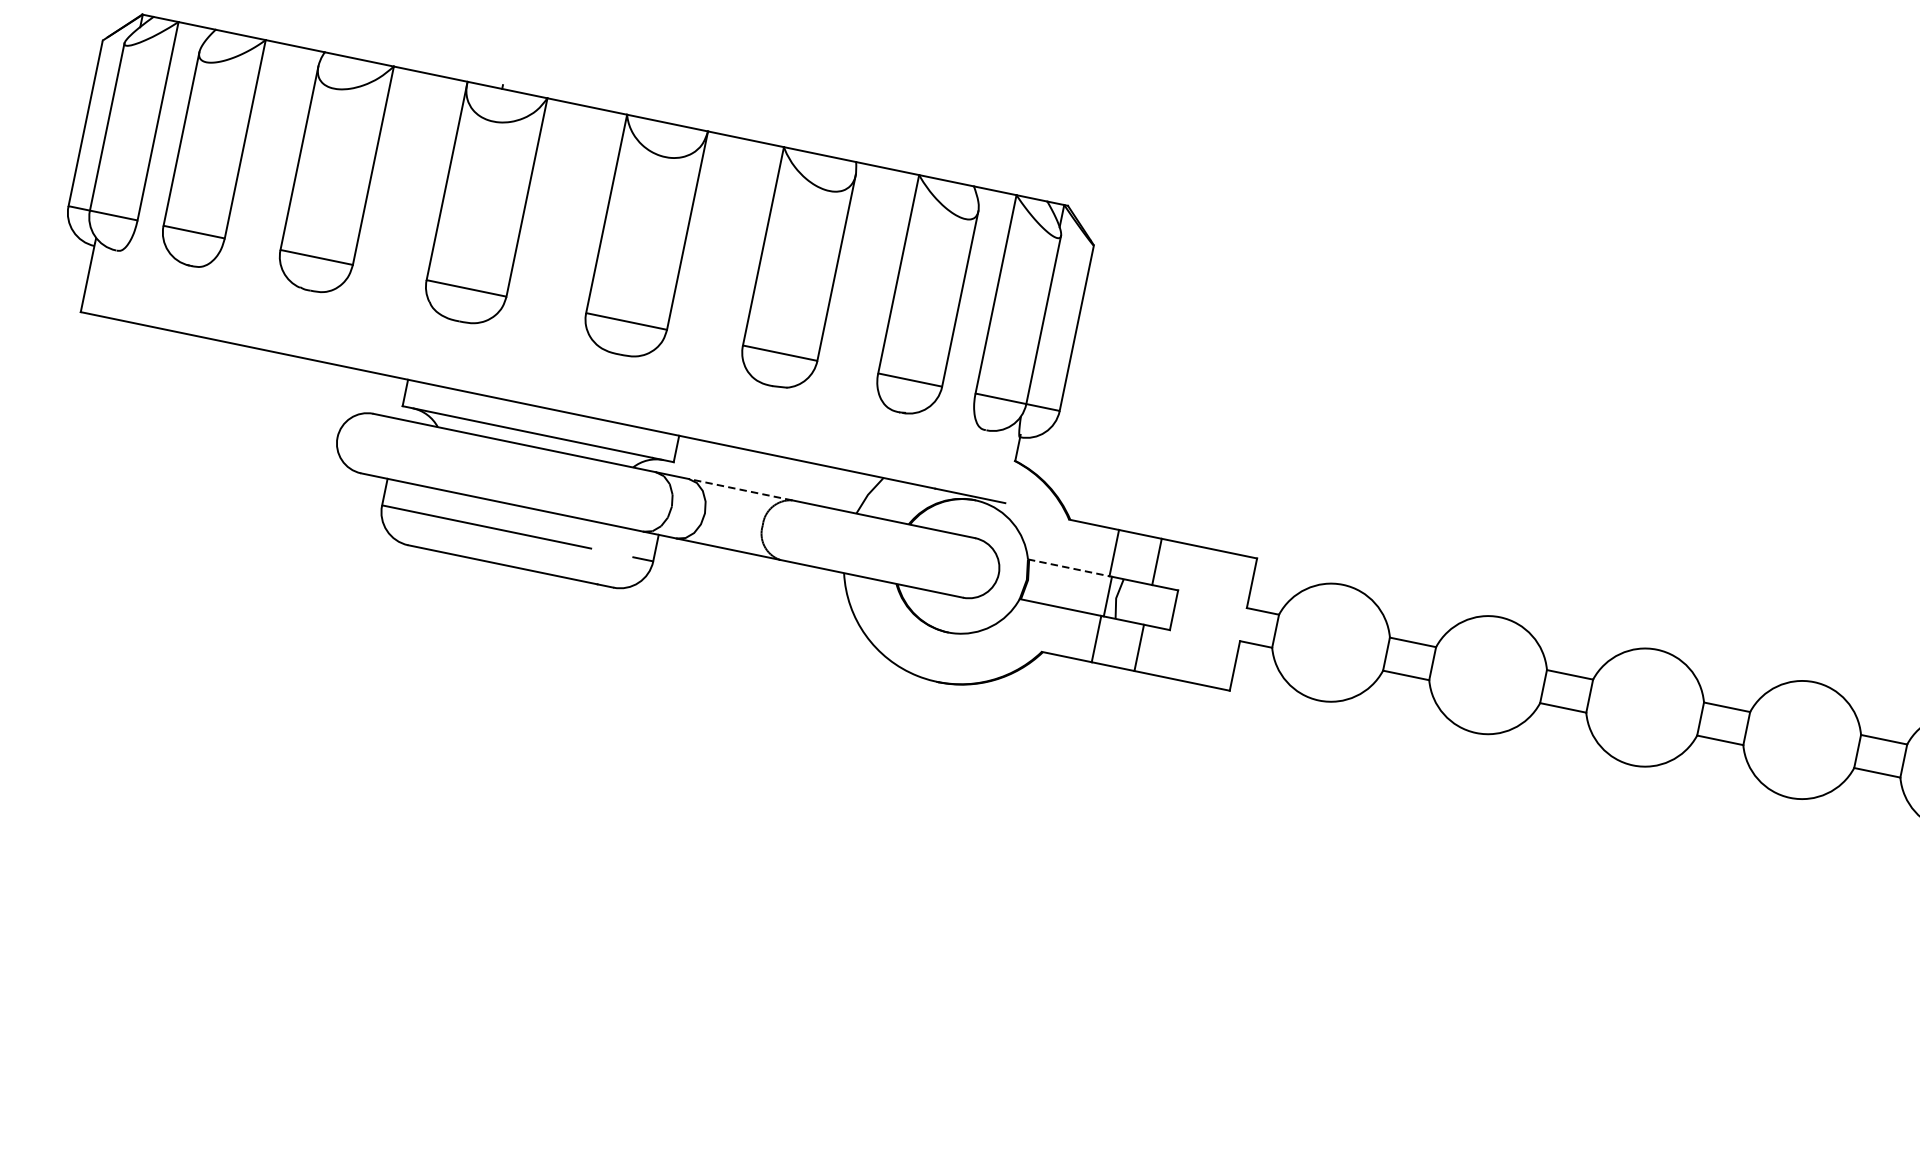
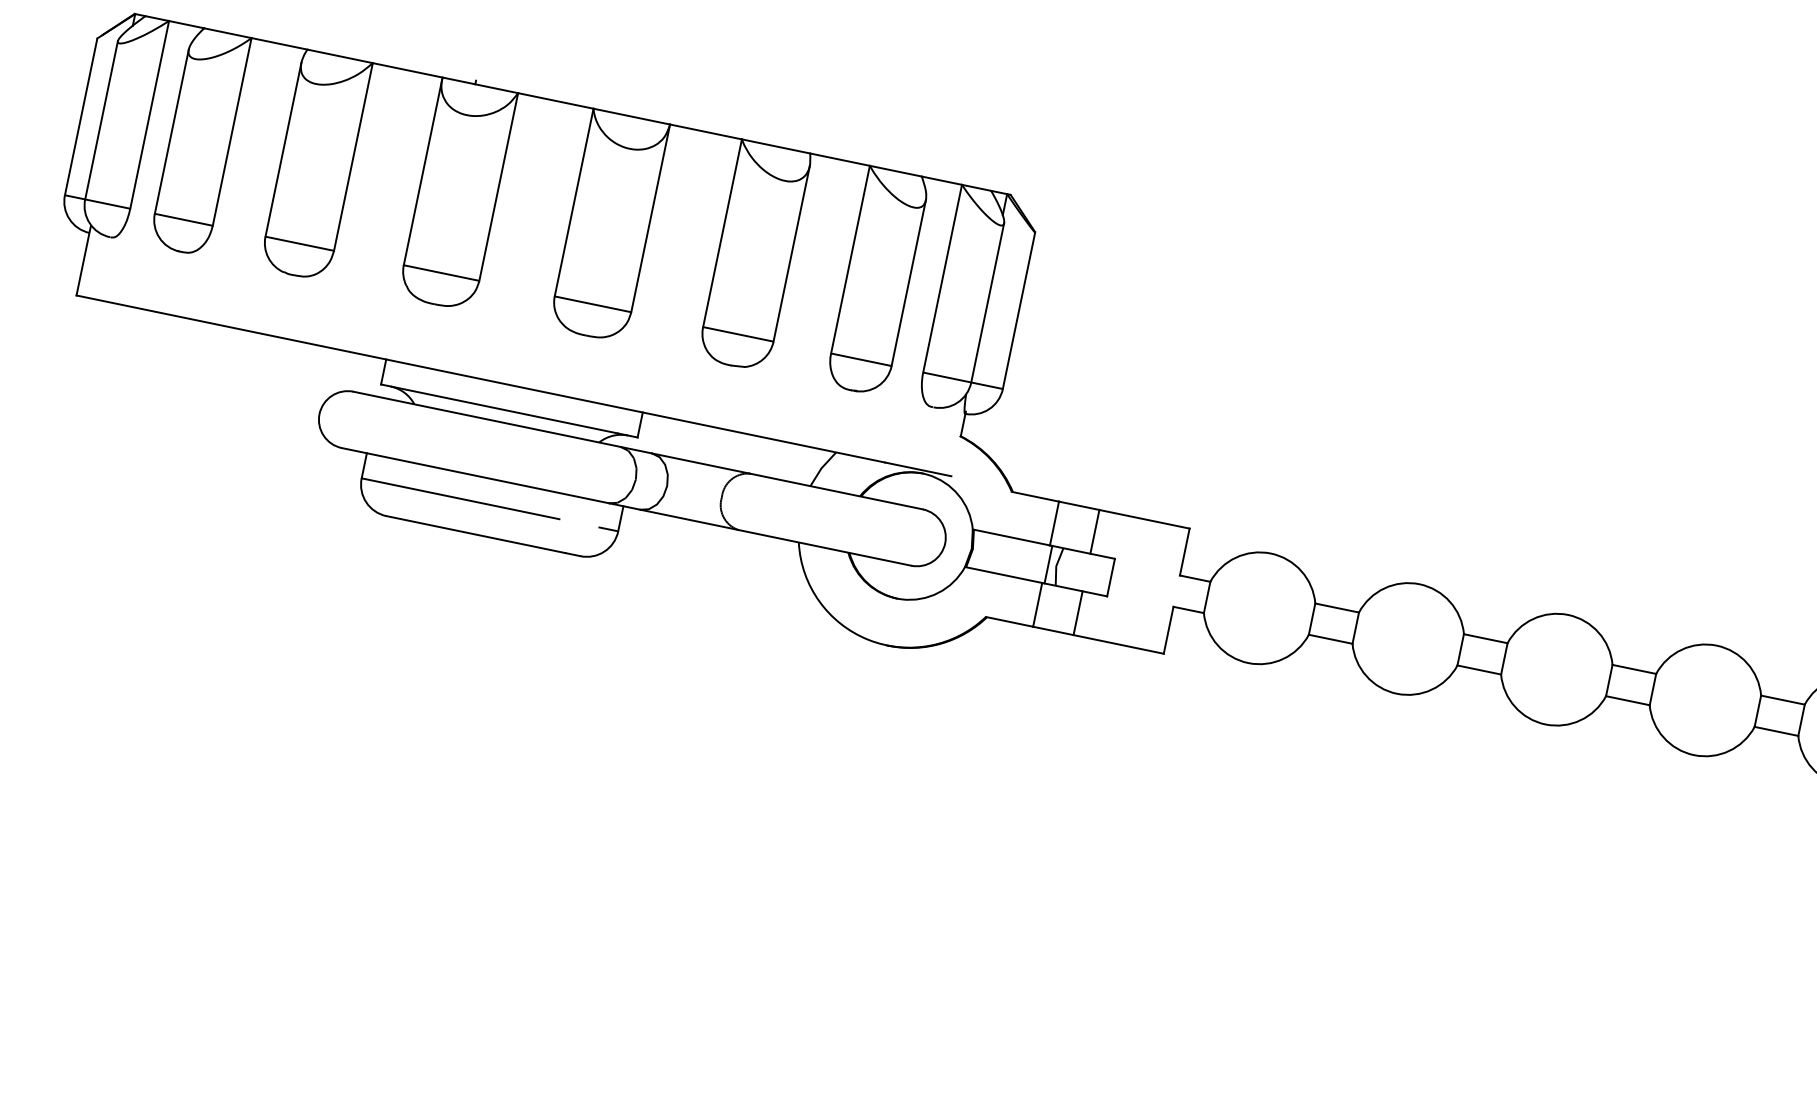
line: (740, 489) -> (700, 463), dashed -> solid
line: (1068, 567) -> (1011, 537), dashed -> solid

